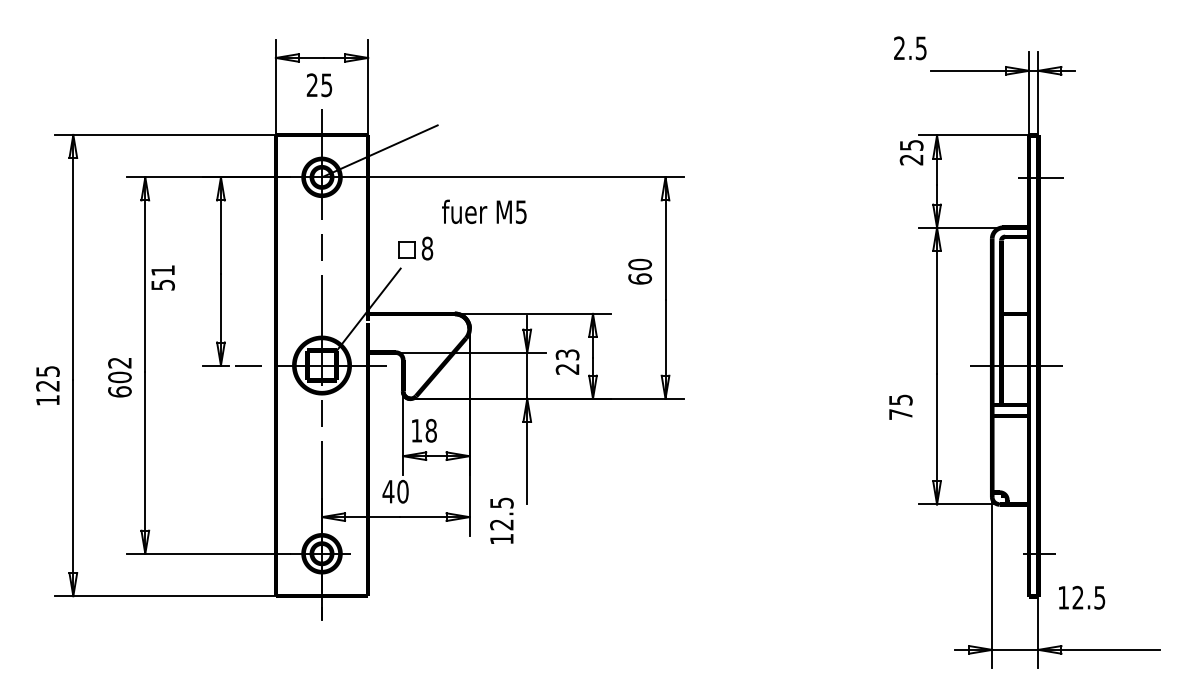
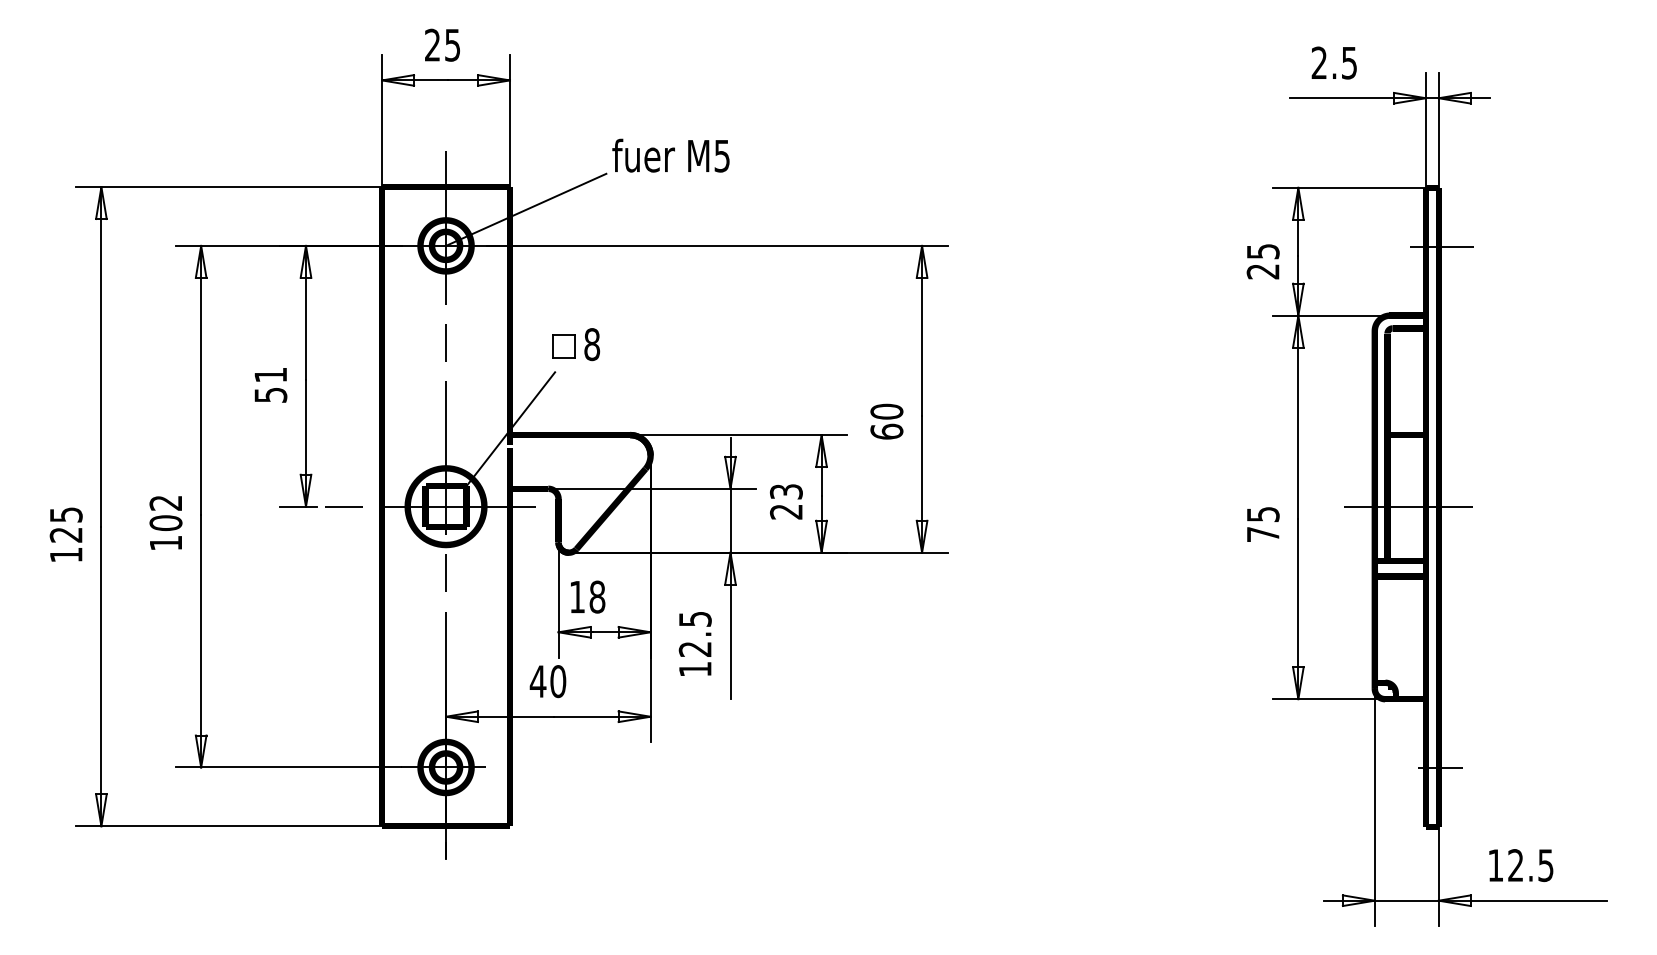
text: (909, 47) -> (1333, 62), moved
text: (319, 84) -> (442, 44), moved
text: (911, 152) -> (1262, 261), moved
text: (483, 211) -> (670, 155), moved
text: (639, 271) -> (886, 421), moved
text: (162, 278) -> (270, 385), moved
text: (119, 391) -> (165, 542), 602 -> 102
text: (901, 407) -> (1263, 524), moved
text: (501, 520) -> (694, 643), moved
text: (1082, 597) -> (1521, 865), moved

